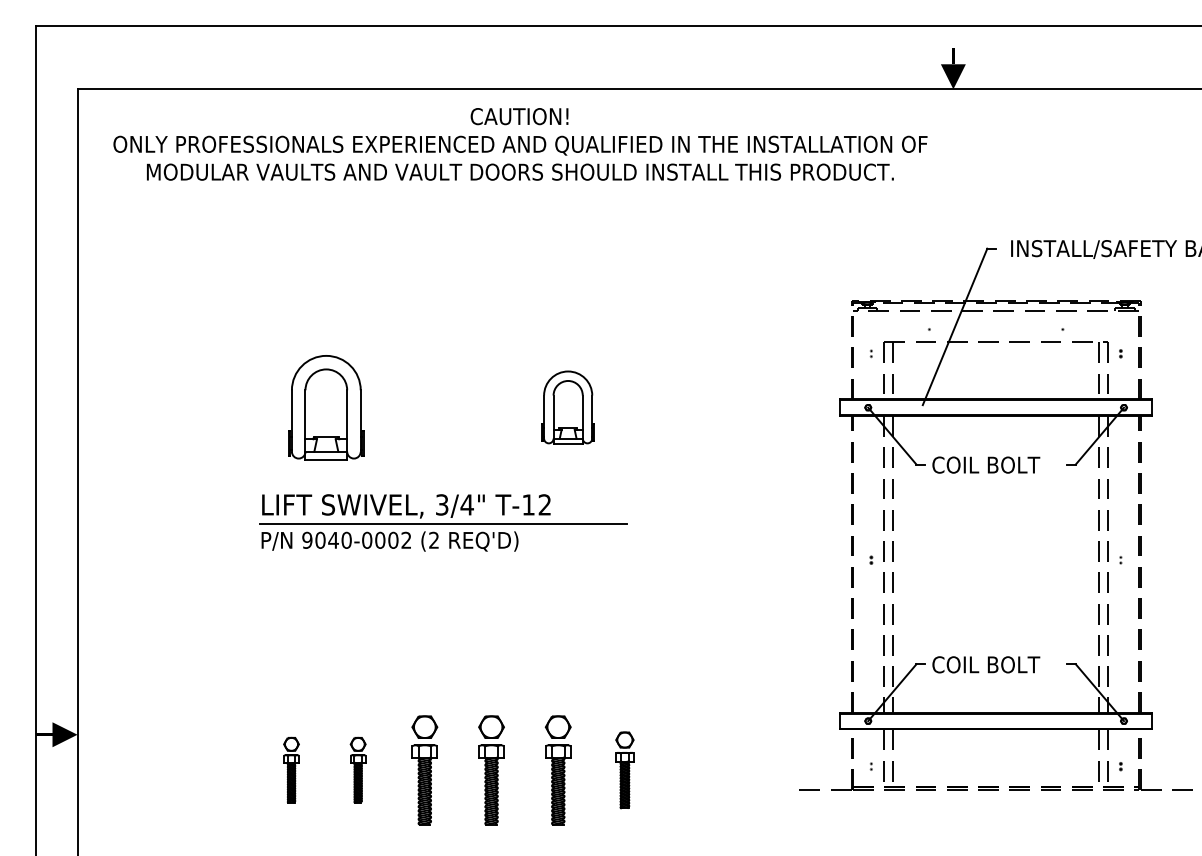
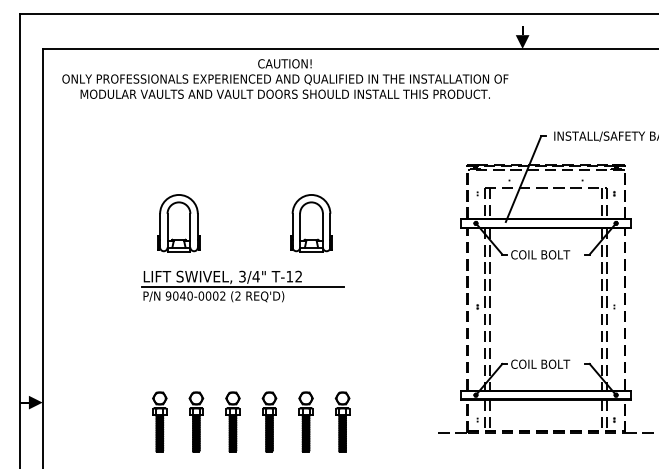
part: (568, 407) -> (311, 223), size x1.43
part: (290, 769) -> (159, 421), size x1.67
part: (358, 769) -> (196, 421), size x1.67
part: (624, 769) -> (342, 421), size x1.43

